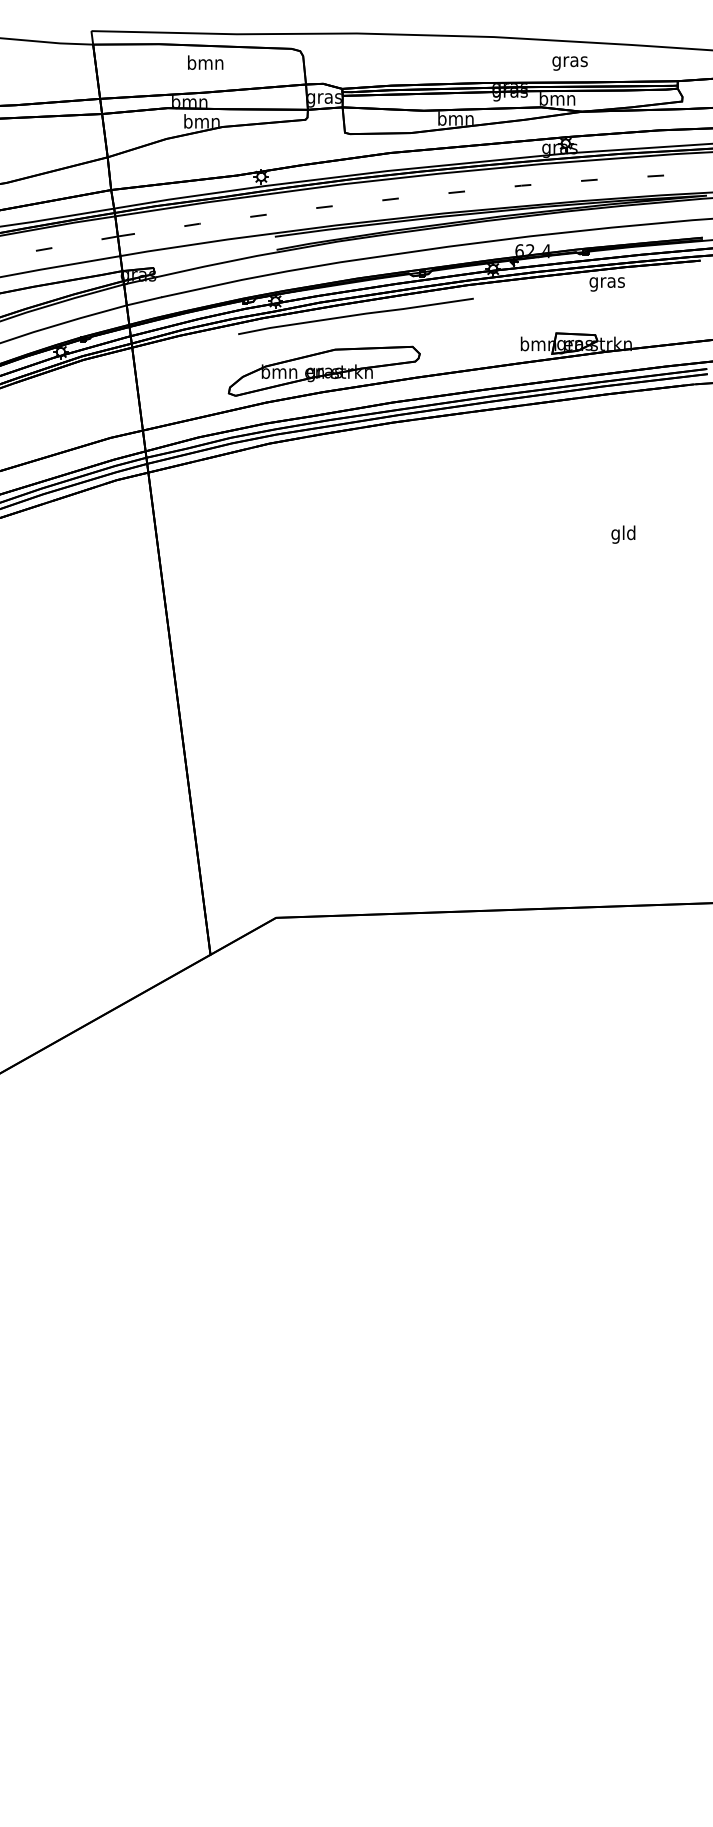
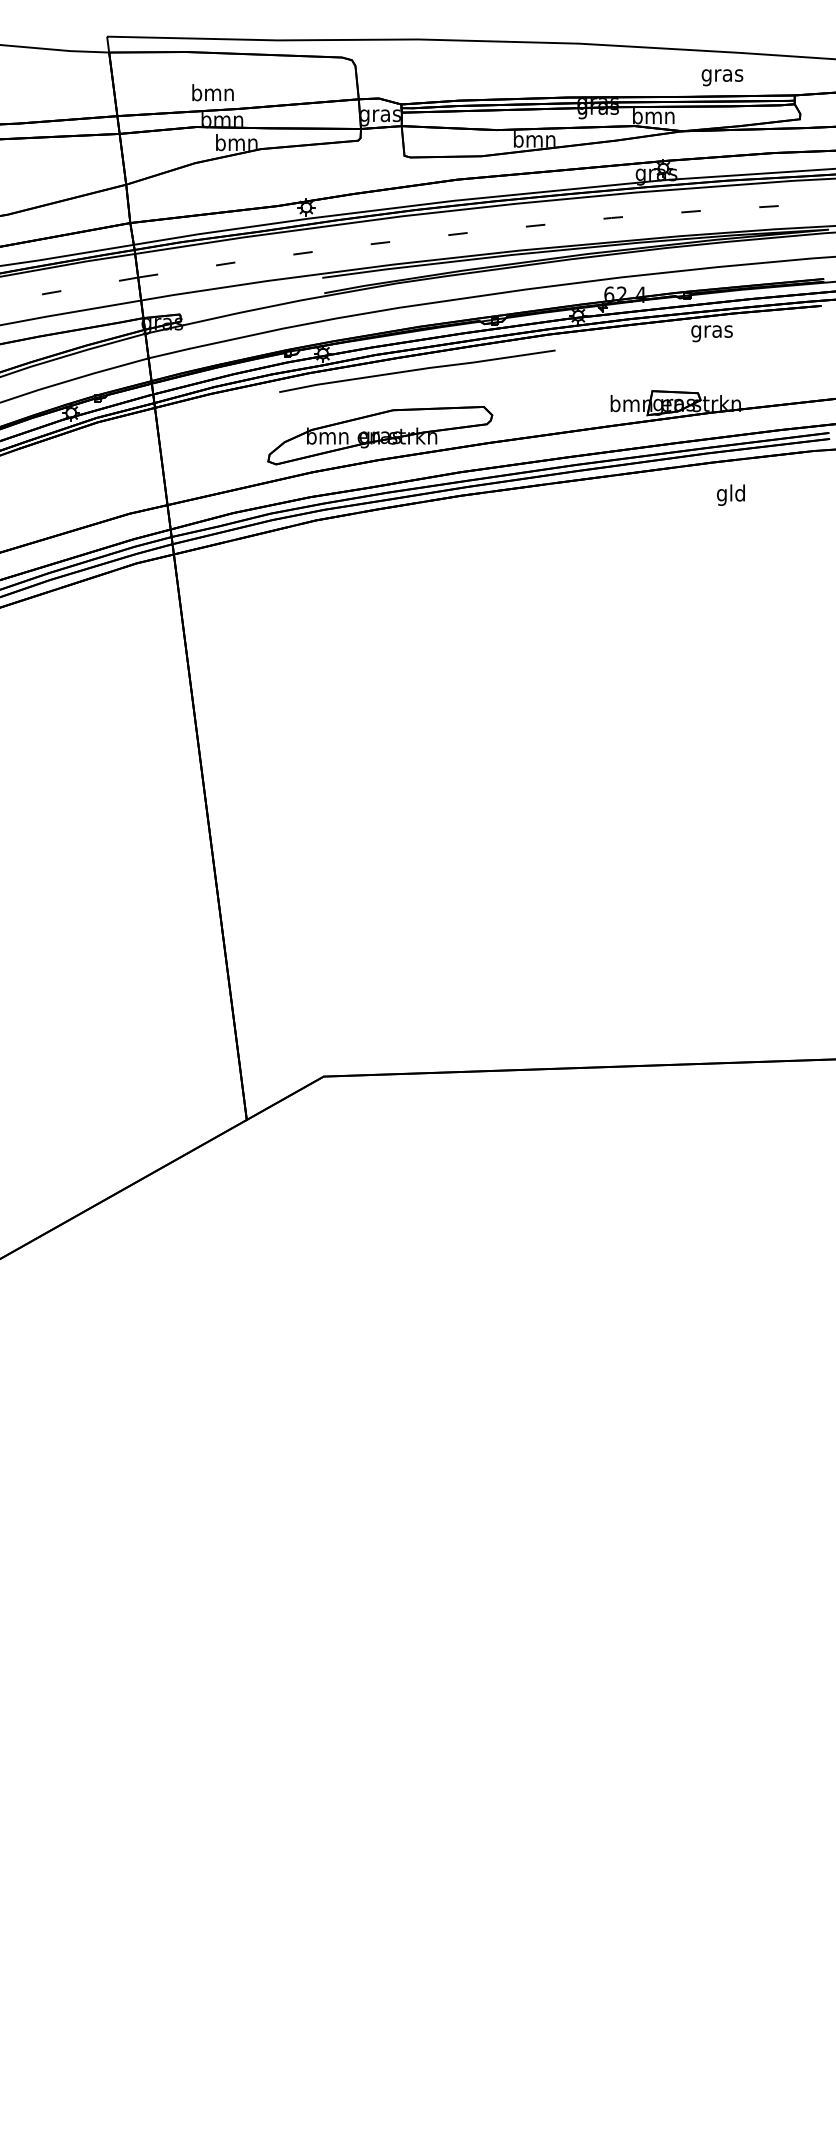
text: (205, 62) -> (212, 92), moved
text: (570, 63) -> (722, 77), moved
text: (622, 534) -> (730, 494), moved

